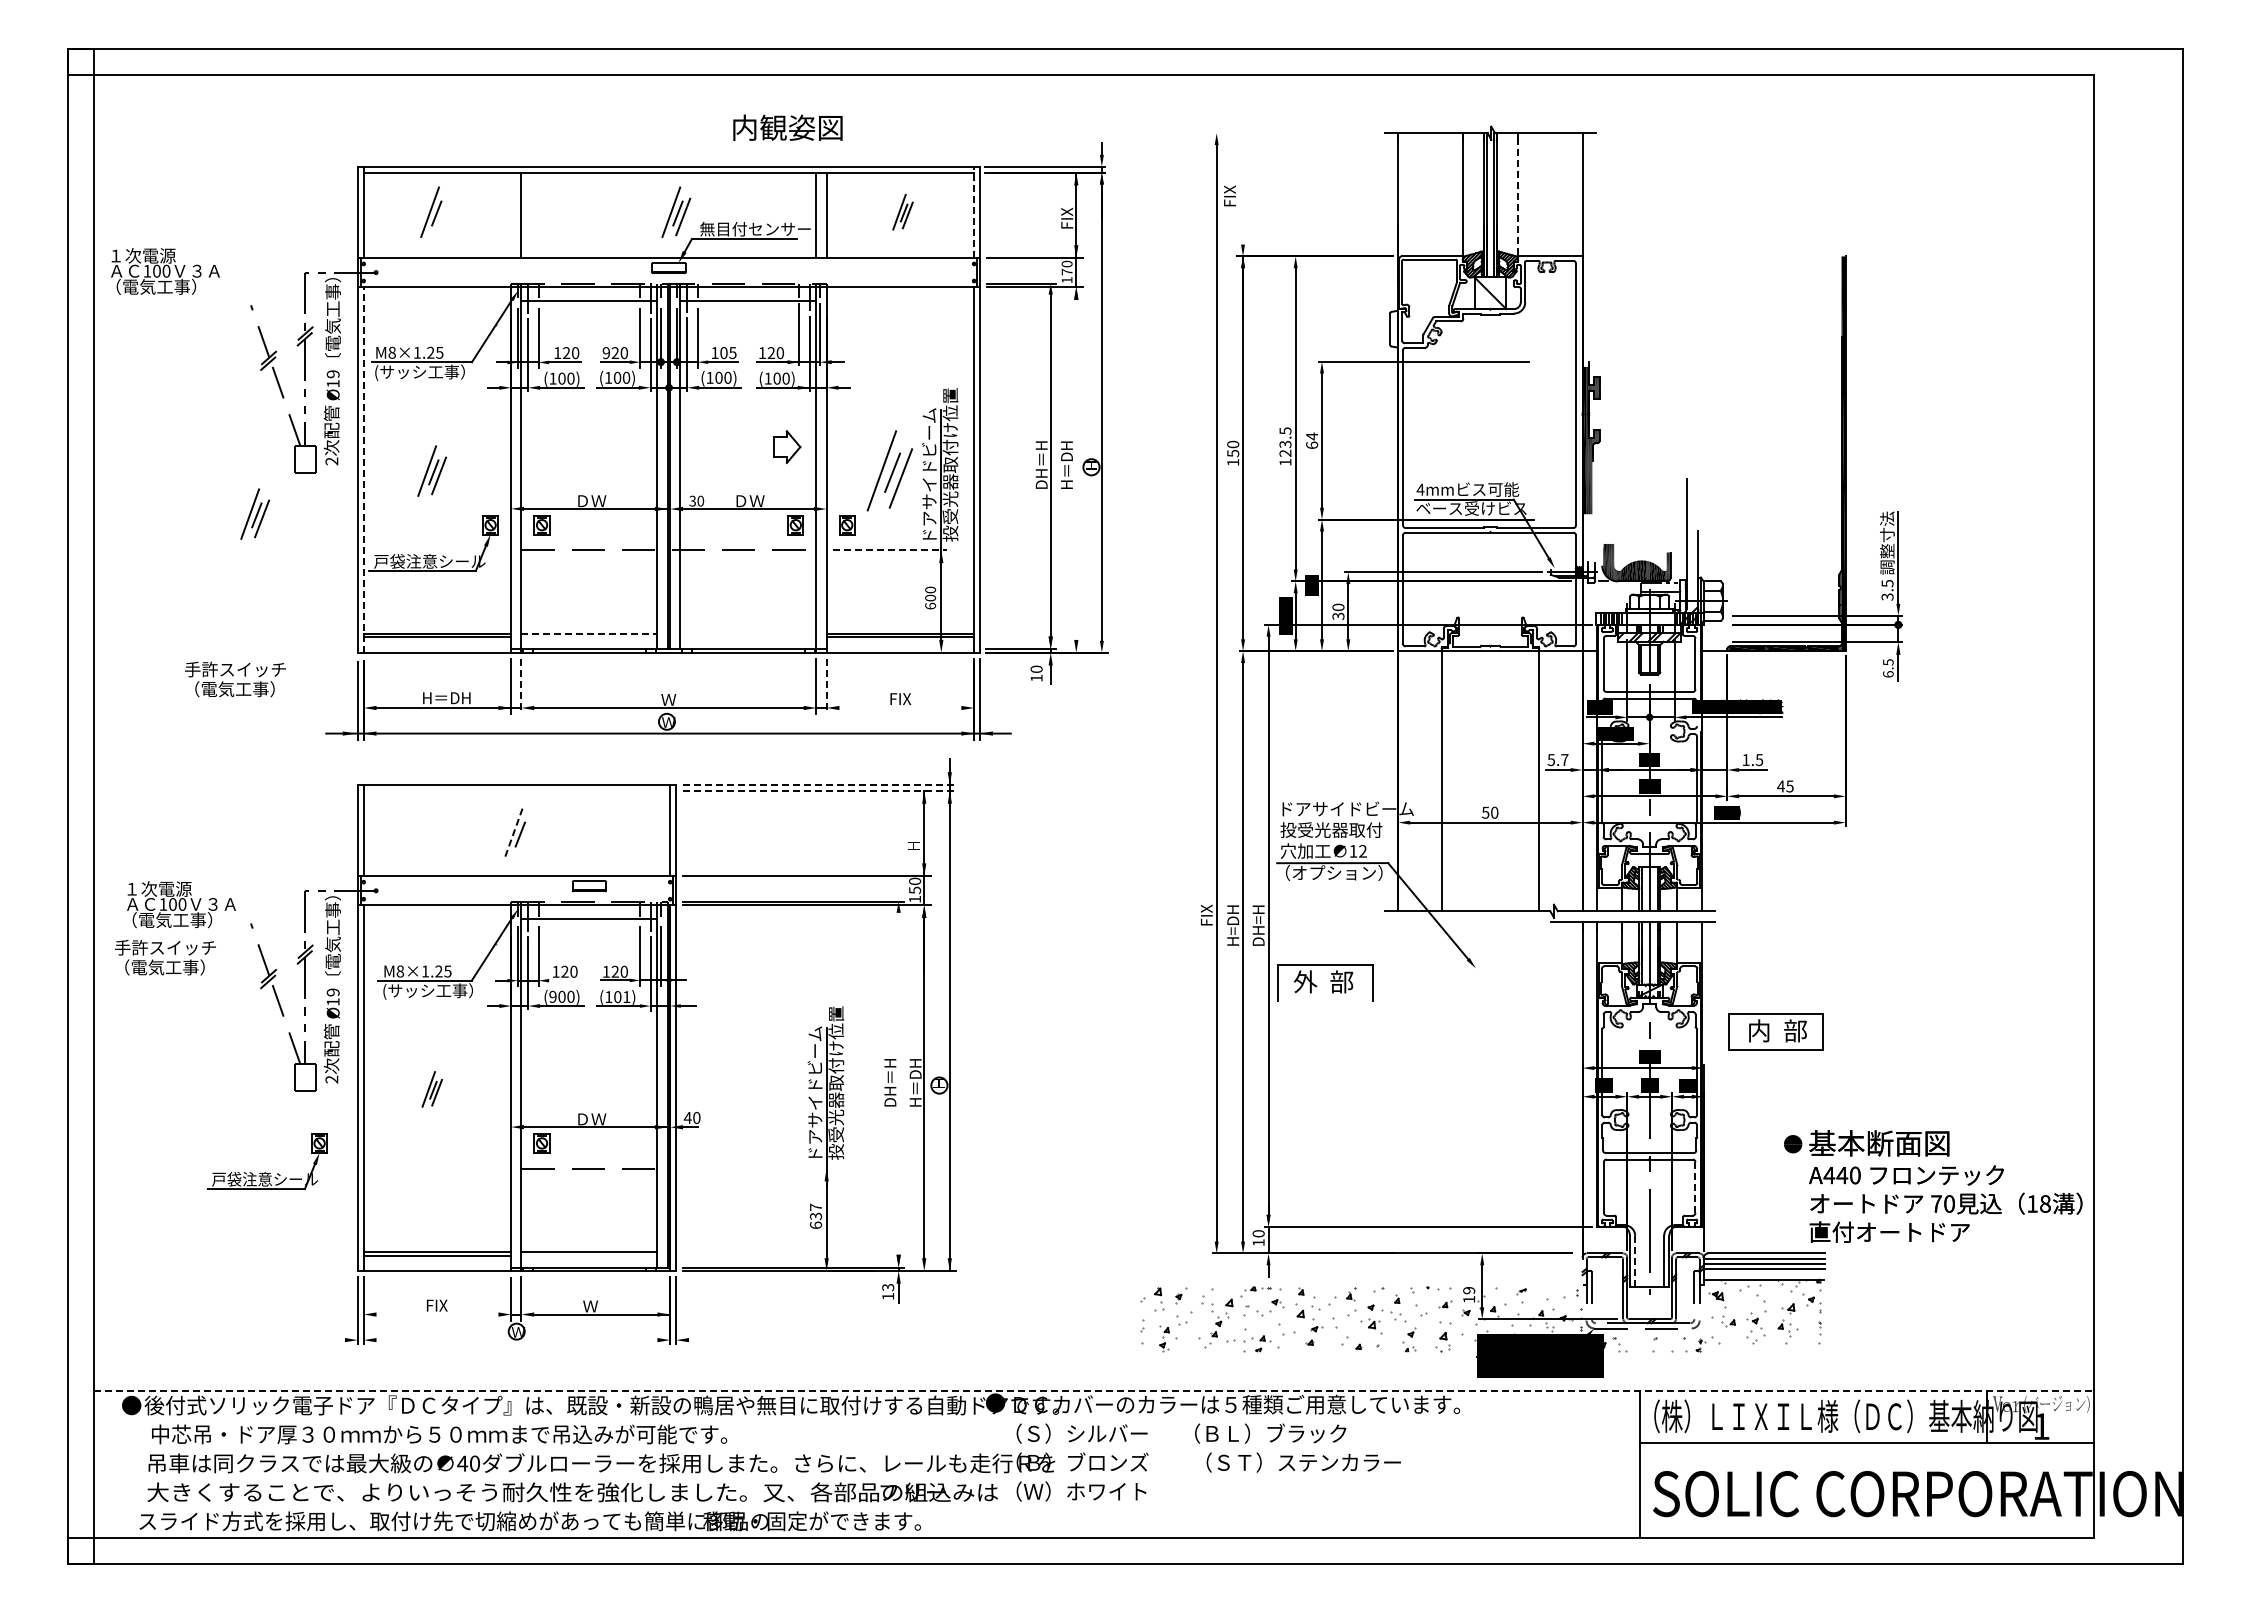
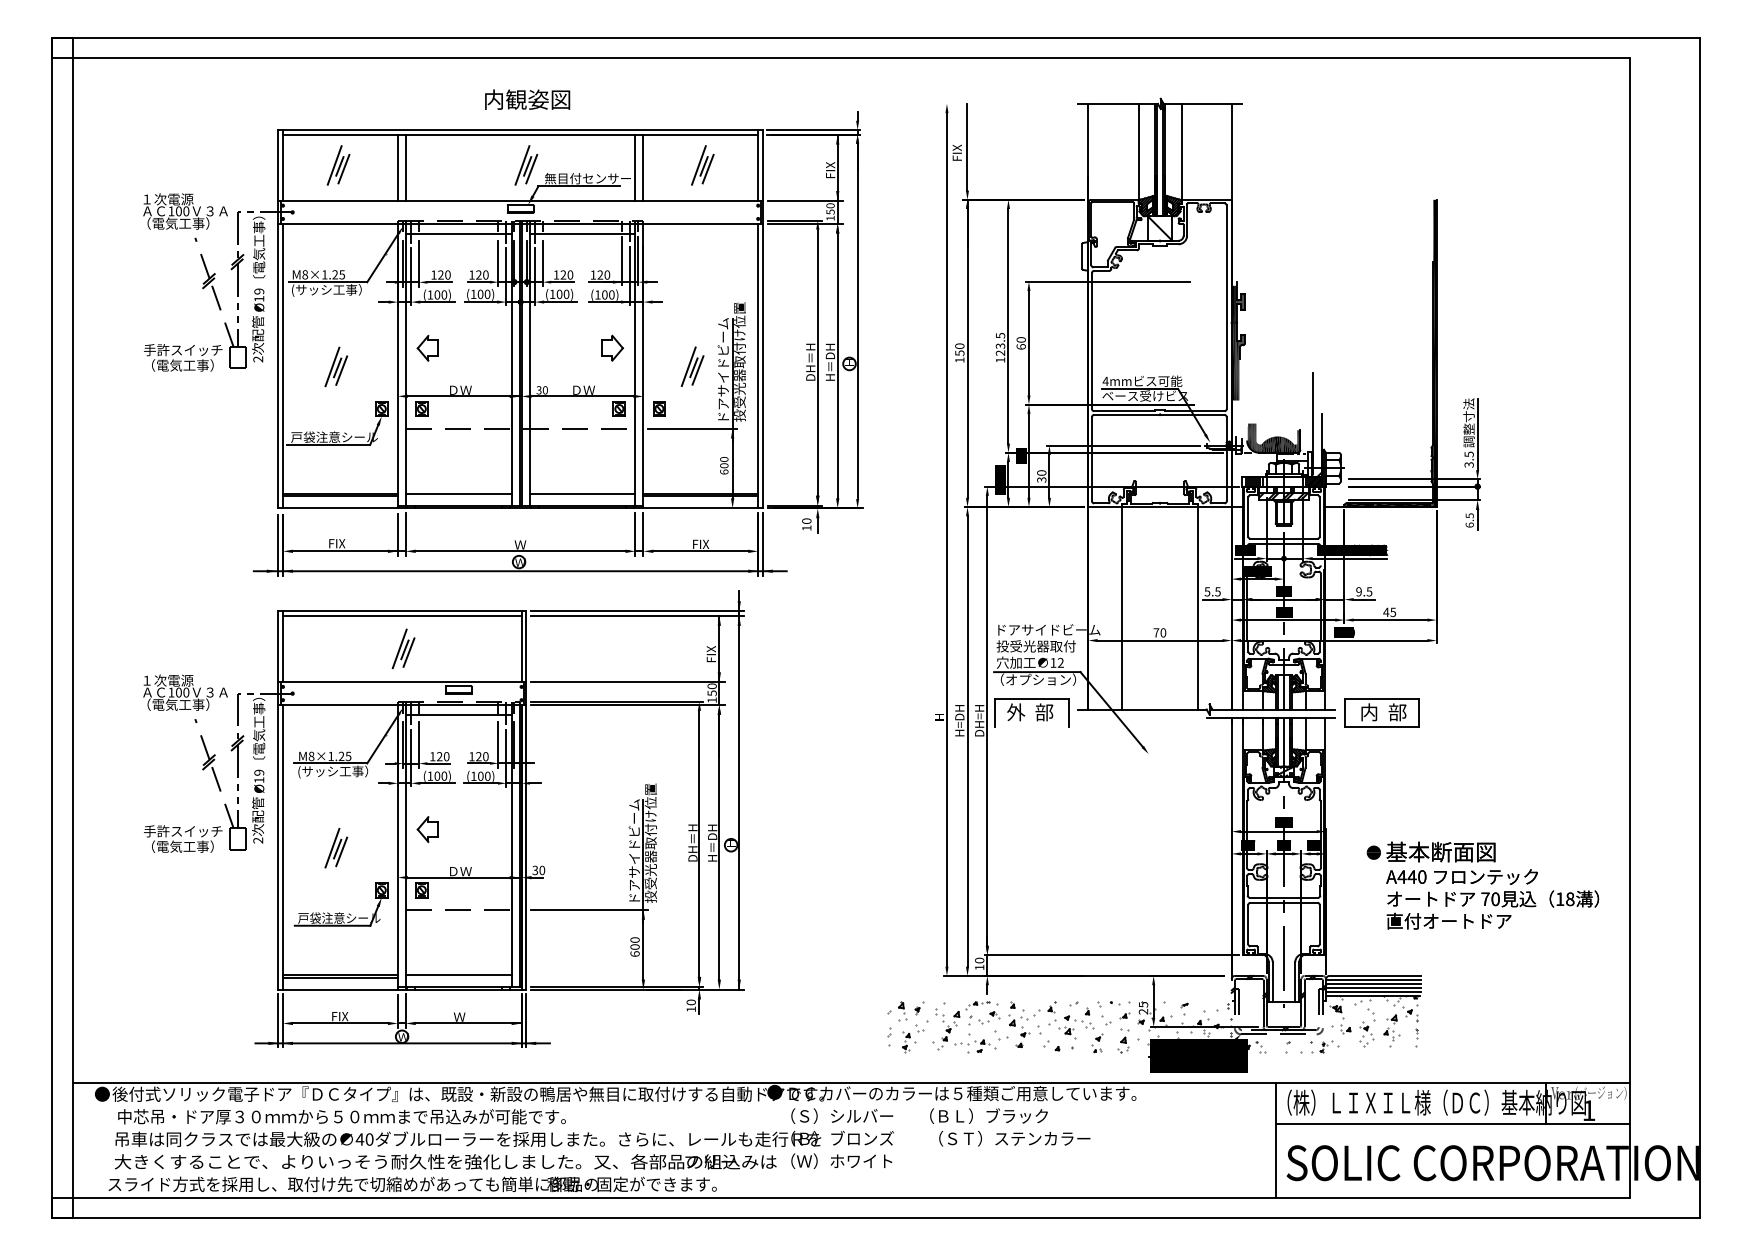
text: (787, 127) -> (527, 99), moved
line: (1243, 188) -> (967, 146), added
line: (1518, 197) -> (1181, 153), dashed -> solid
part: (902, 211) -> (702, 164), size x1.43
line: (974, 212) -> (758, 165), dashed -> solid
line: (511, 214) -> (398, 167), added
line: (441, 216) -> (343, 168), added
text: (165, 271) -> (185, 211), moved
text: (1067, 271) -> (830, 211), 170 -> 150
text: (605, 353) -> (471, 275), 920 -> 120
text: (728, 353) -> (566, 275), 105 -> 120
text: (1312, 436) -> (1021, 339), 64 -> 60
part: (549, 447) -> (427, 348), added
line: (363, 469) -> (282, 365), dashed -> solid
line: (1076, 469) -> (837, 365), added
part: (889, 470) -> (692, 366), size x0.62
part: (255, 513) -> (198, 399), removed
line: (889, 550) -> (692, 428), dashed -> solid
line: (589, 633) -> (458, 493), dashed -> solid
line: (748, 633) -> (582, 493), added
text: (235, 679) -> (183, 357), moved
line: (521, 686) -> (405, 534), dashed -> solid
line: (826, 686) -> (643, 534), dashed -> solid
text: (447, 698) -> (348, 543), H＝DH -> FIX
line: (899, 708) -> (700, 551), added
text: (1564, 760) -> (1217, 592), 5.7 -> 5.5
text: (1745, 760) -> (1358, 592), 1.5 -> 9.5
line: (819, 784) -> (637, 610), dashed -> solid
line: (516, 790) -> (401, 615), added
line: (819, 790) -> (637, 615), dashed -> solid
text: (1485, 812) -> (1156, 632), 50 -> 70
line: (513, 833) -> (399, 649), dashed -> solid
line: (525, 837) -> (408, 652), added
text: (913, 839) -> (710, 653), H -> FIX
text: (181, 904) -> (185, 692), moved
text: (1206, 914) -> (939, 712), FIX -> H
text: (165, 957) -> (183, 838), moved
line: (563, 980) -> (438, 763), added
part: (1325, 982) -> (1031, 712), moved
text: (552, 996) -> (429, 775), (900) -> (100)
text: (626, 997) -> (487, 776), (101) -> (100)
part: (1775, 1031) -> (1381, 712), moved
part: (549, 1065) -> (427, 829), added
line: (898, 1083) -> (699, 843), added
part: (432, 1089) -> (336, 848), size x1.43
text: (687, 1118) -> (535, 870), 40 -> 30
line: (757, 1168) -> (589, 909), added
part: (265, 1172) -> (339, 912), moved
text: (1933, 1186) -> (1483, 885), moved
line: (1695, 1187) -> (1319, 924), dashed -> solid
text: (815, 1211) -> (634, 943), 637 -> 600
line: (1635, 1261) -> (1272, 982), dashed -> solid
line: (1764, 1274) -> (1373, 992), added
text: (888, 1287) -> (691, 1002), 13 -> 10
text: (1468, 1295) -> (1142, 1008), 19 -> 25
line: (437, 1314) -> (340, 1023), added
line: (517, 1340) -> (402, 1043), added
line: (1094, 1390) -> (851, 1082), dashed -> solid

